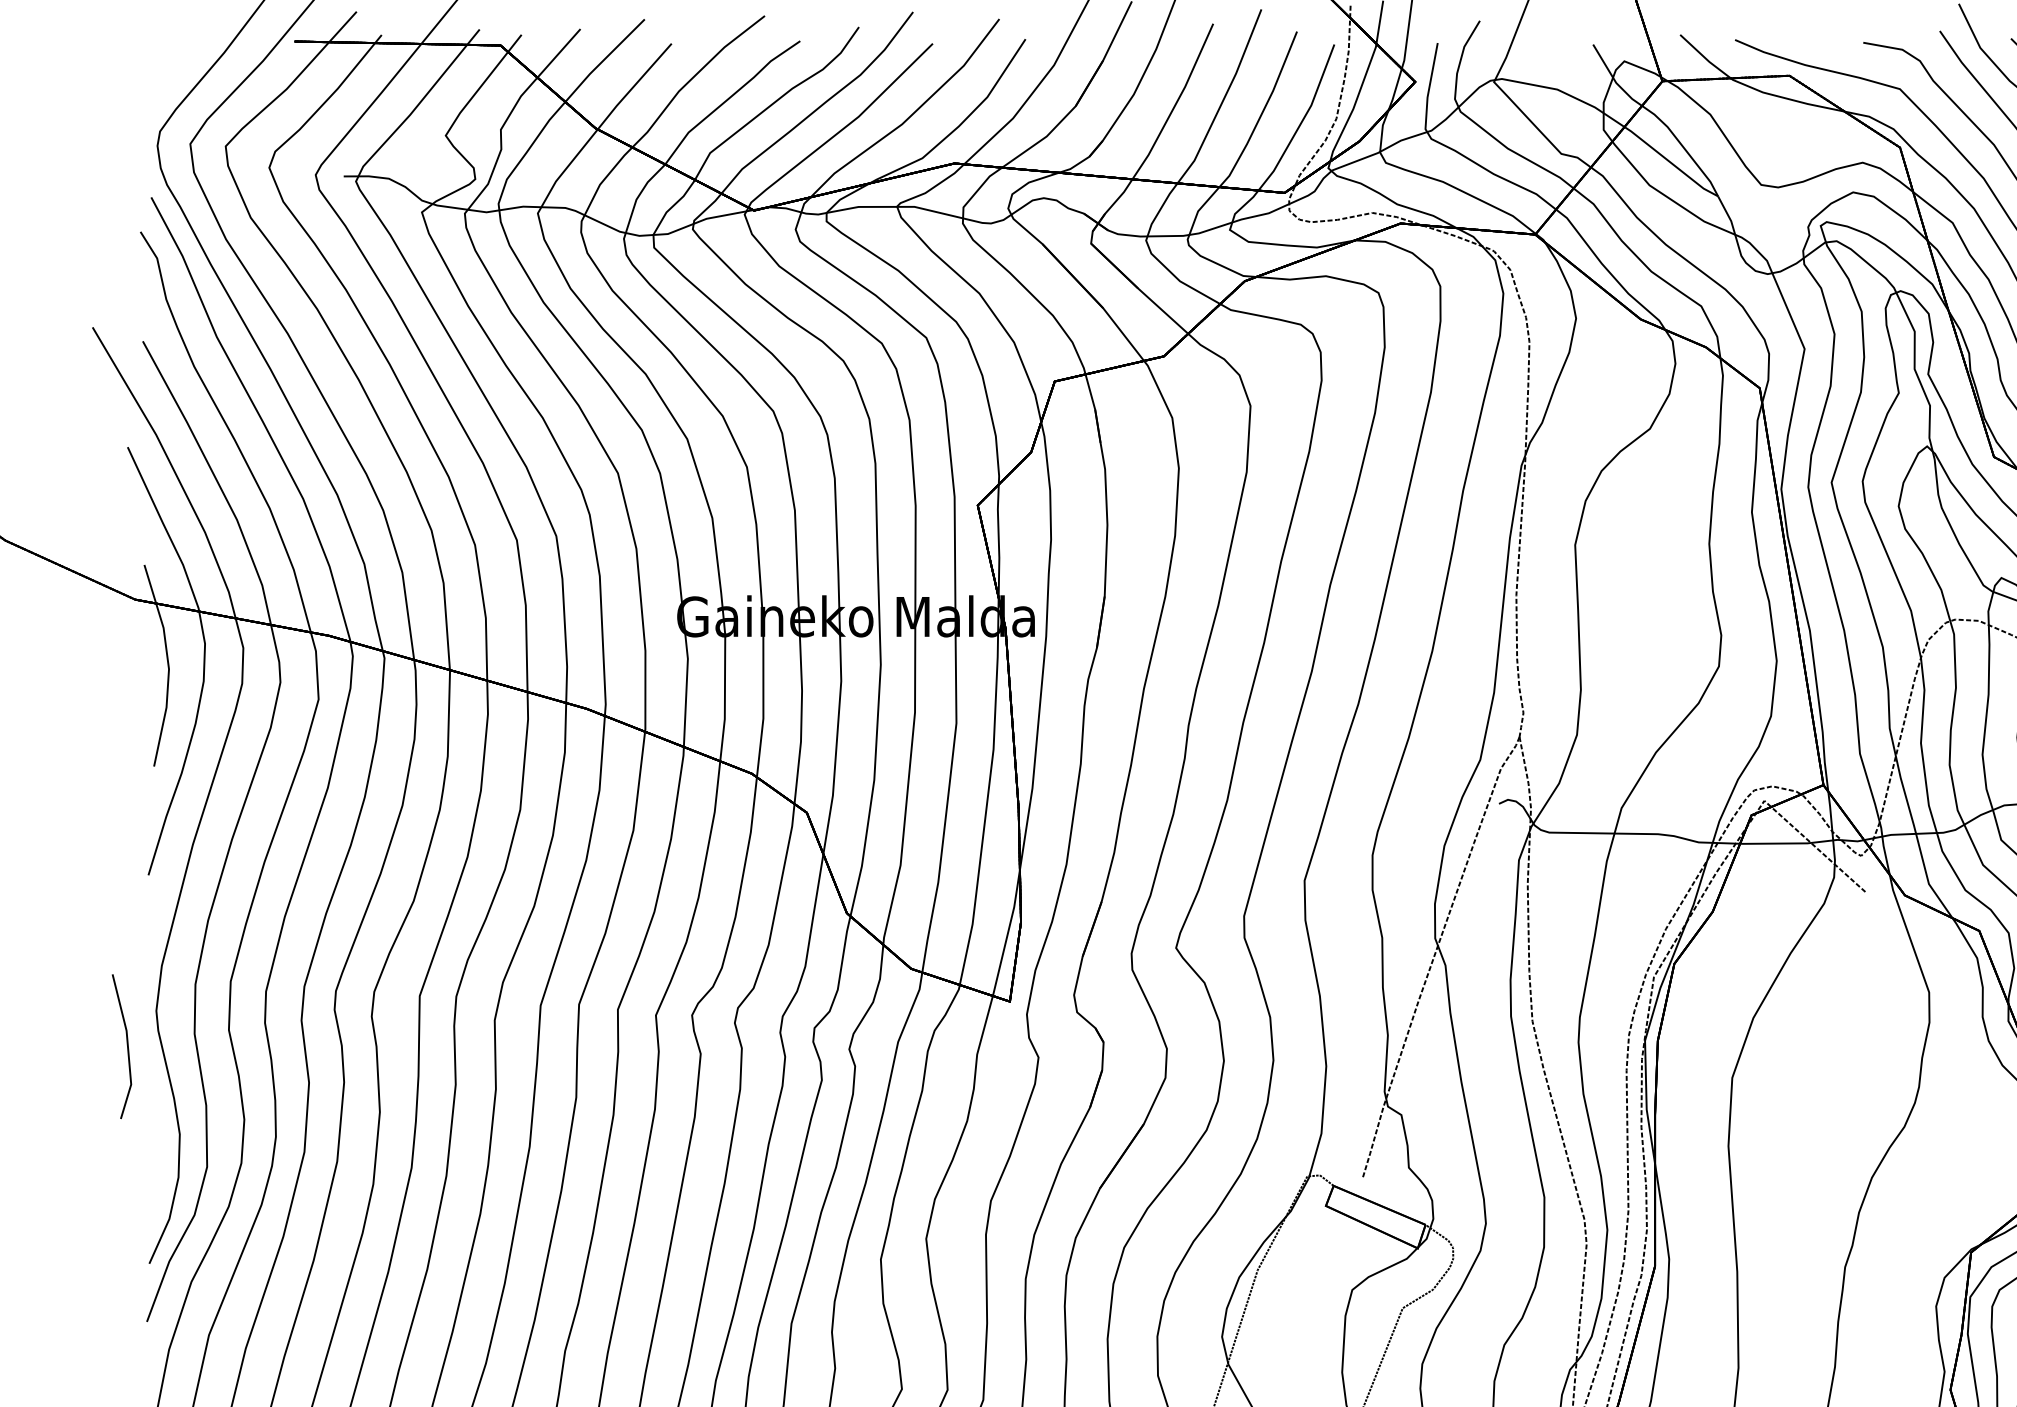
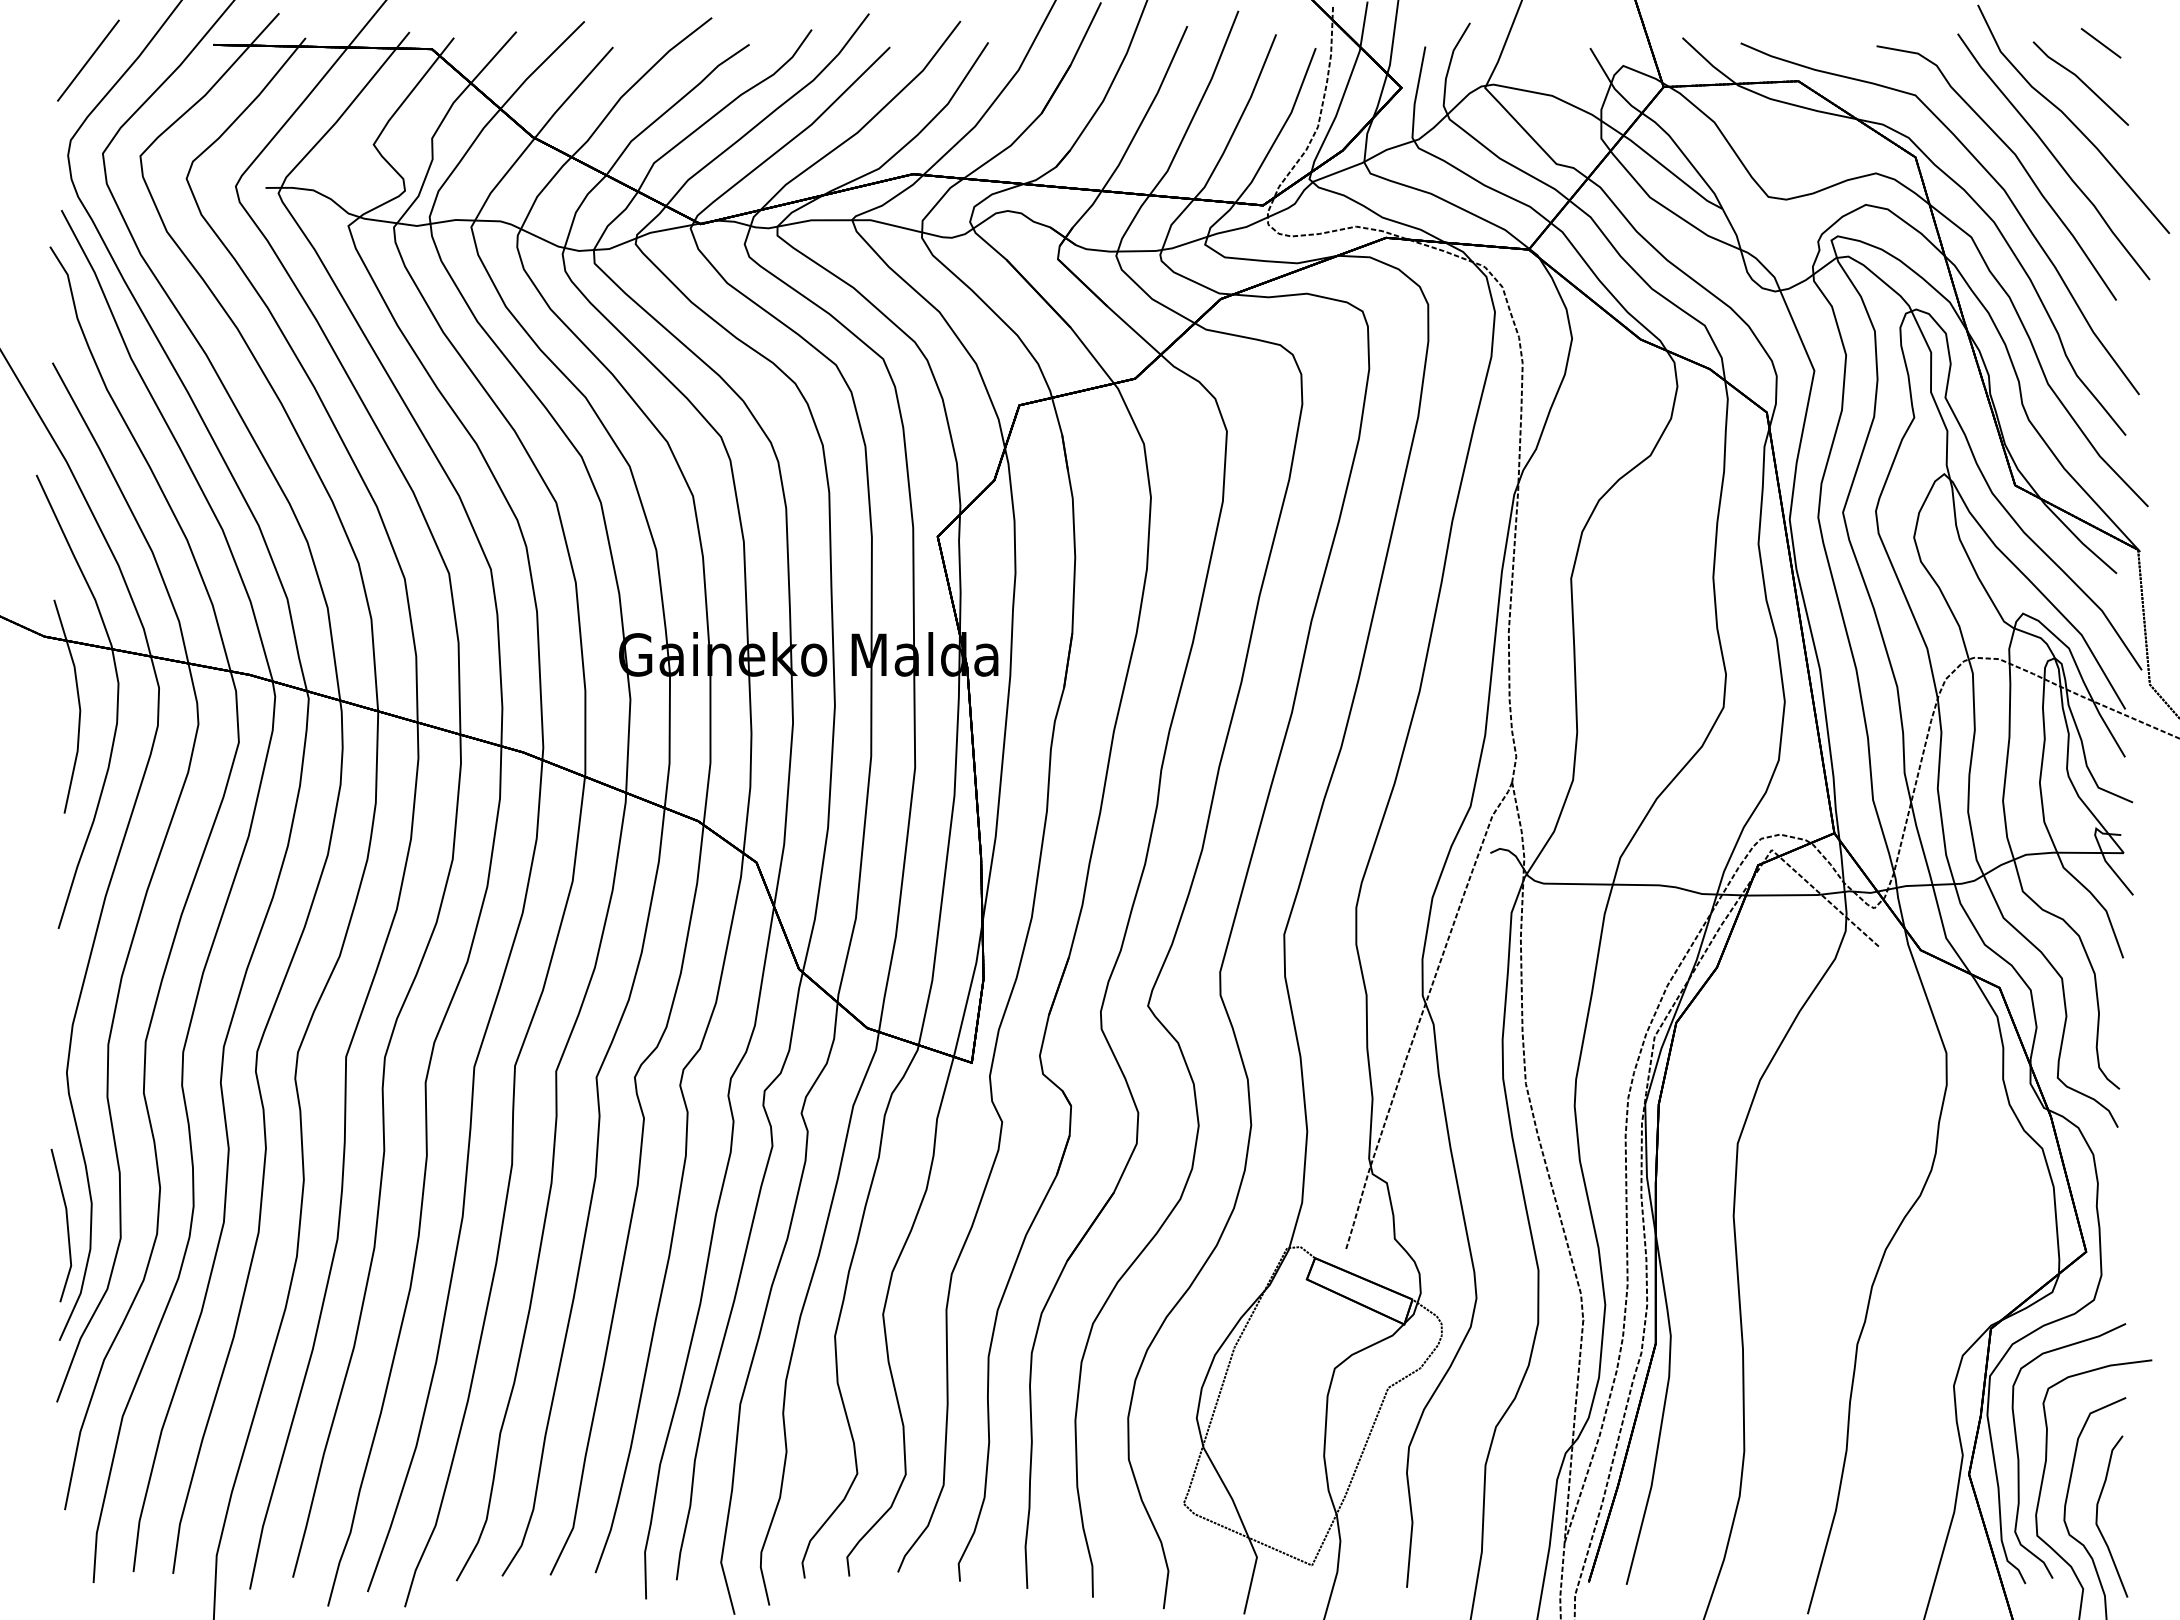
line: (176, 56) -> (88, 60), added
line: (126, 1046) -> (66, 1225), moved

